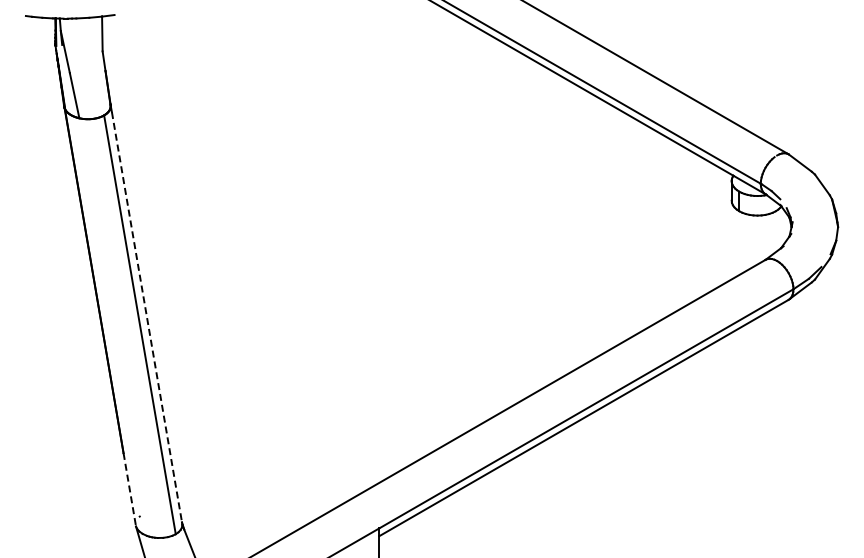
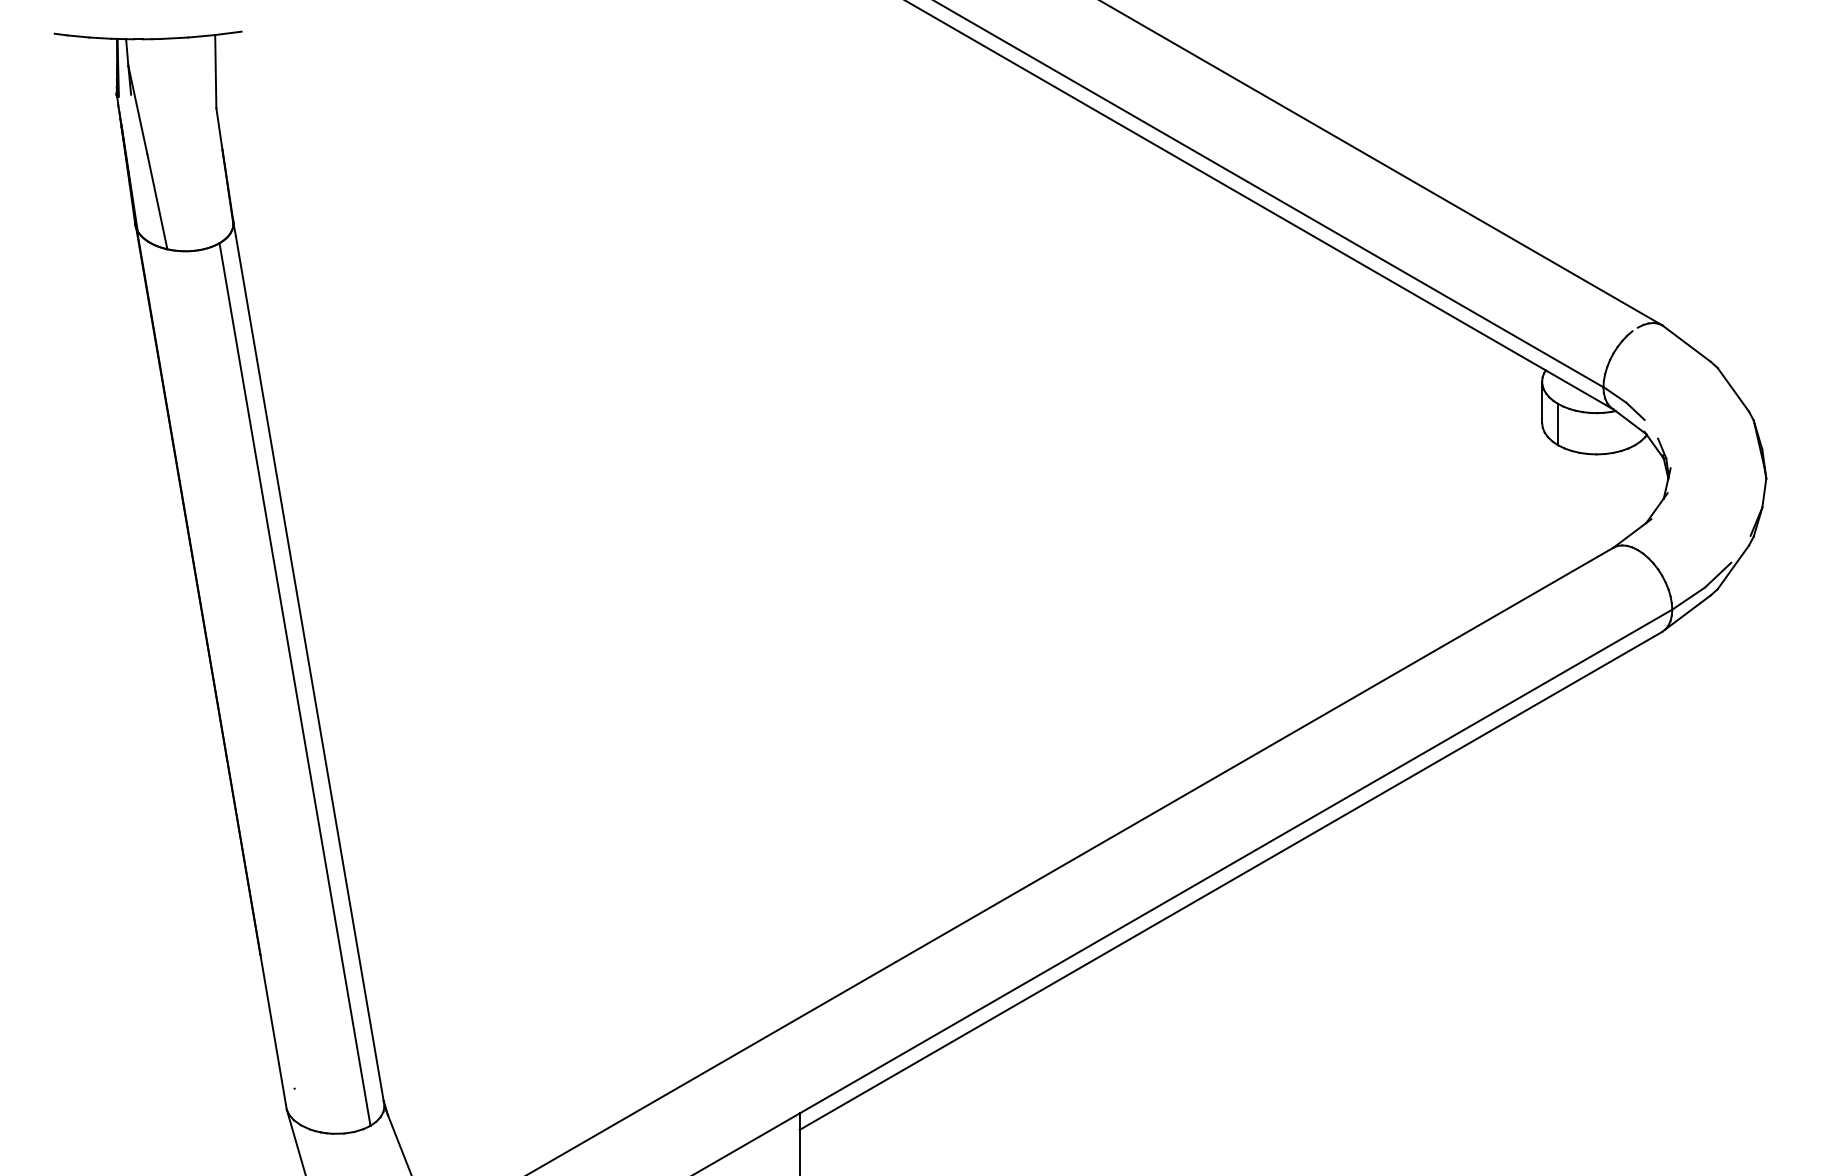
line: (147, 317) -> (310, 669), dashed -> solid
line: (129, 490) -> (272, 1033), dashed -> solid

